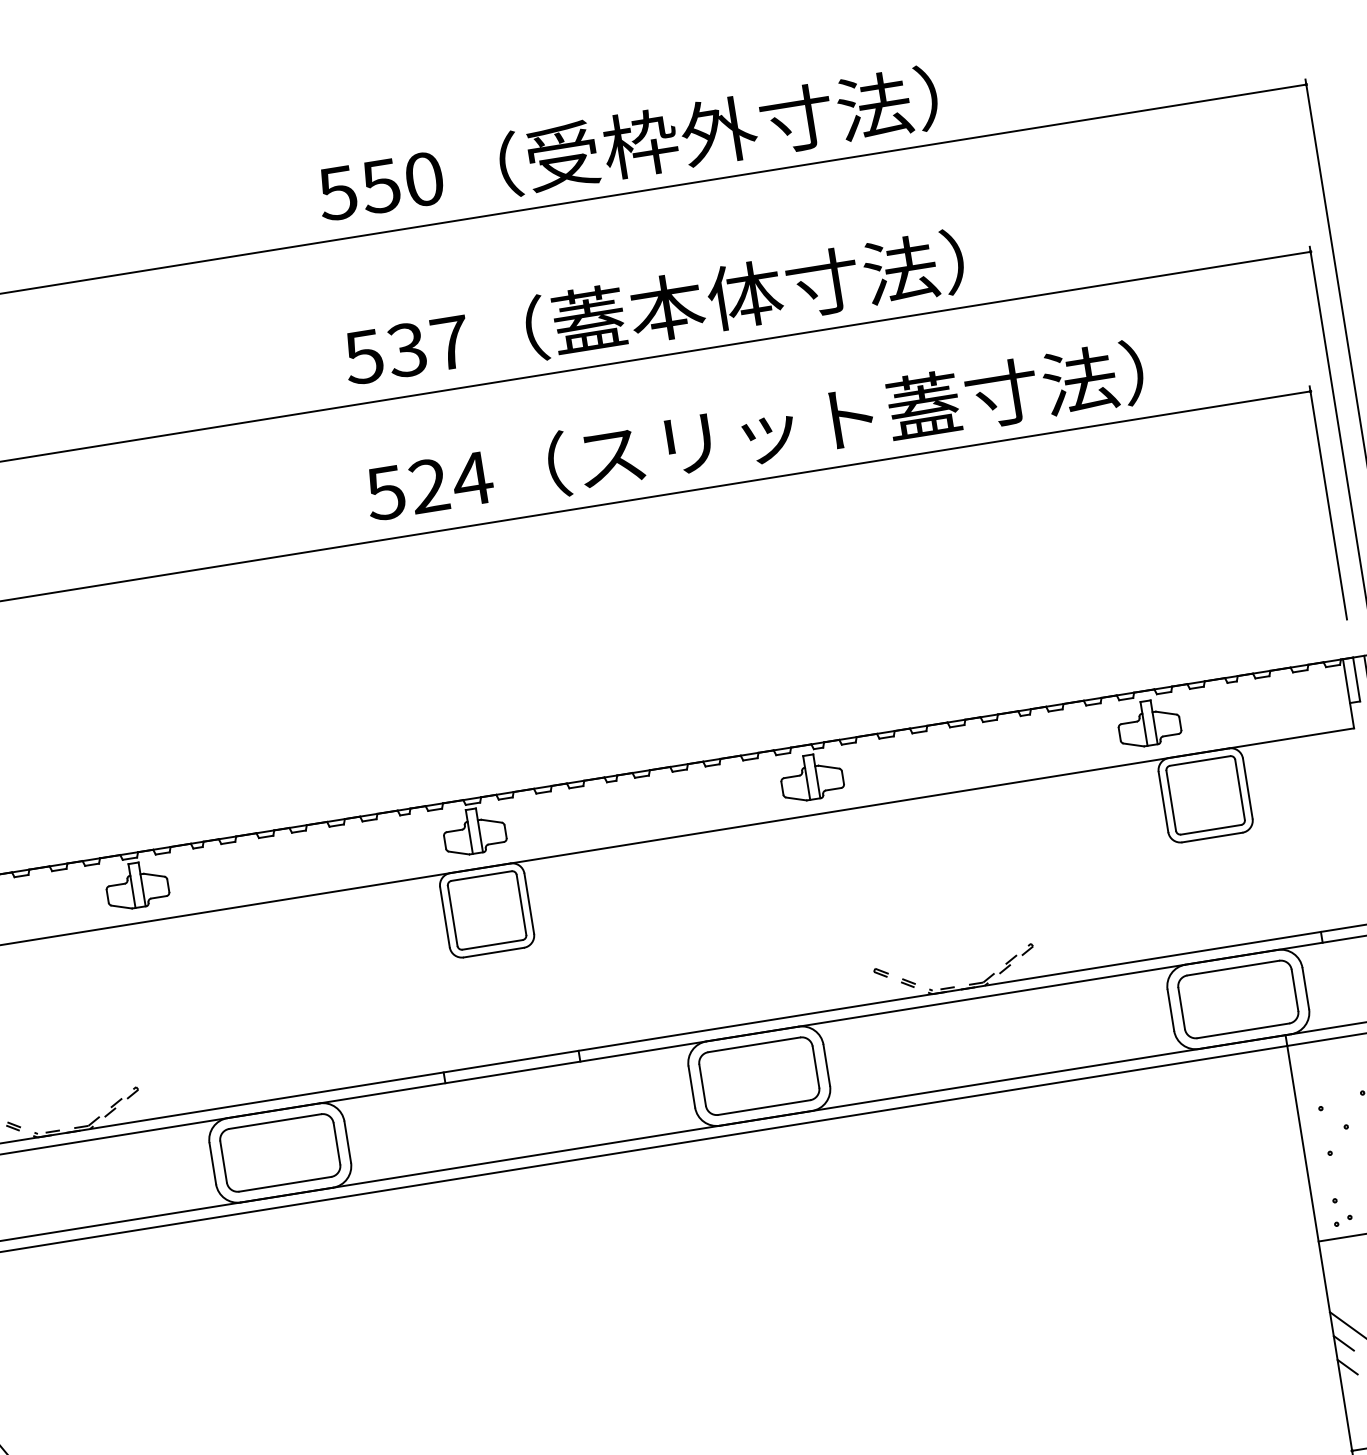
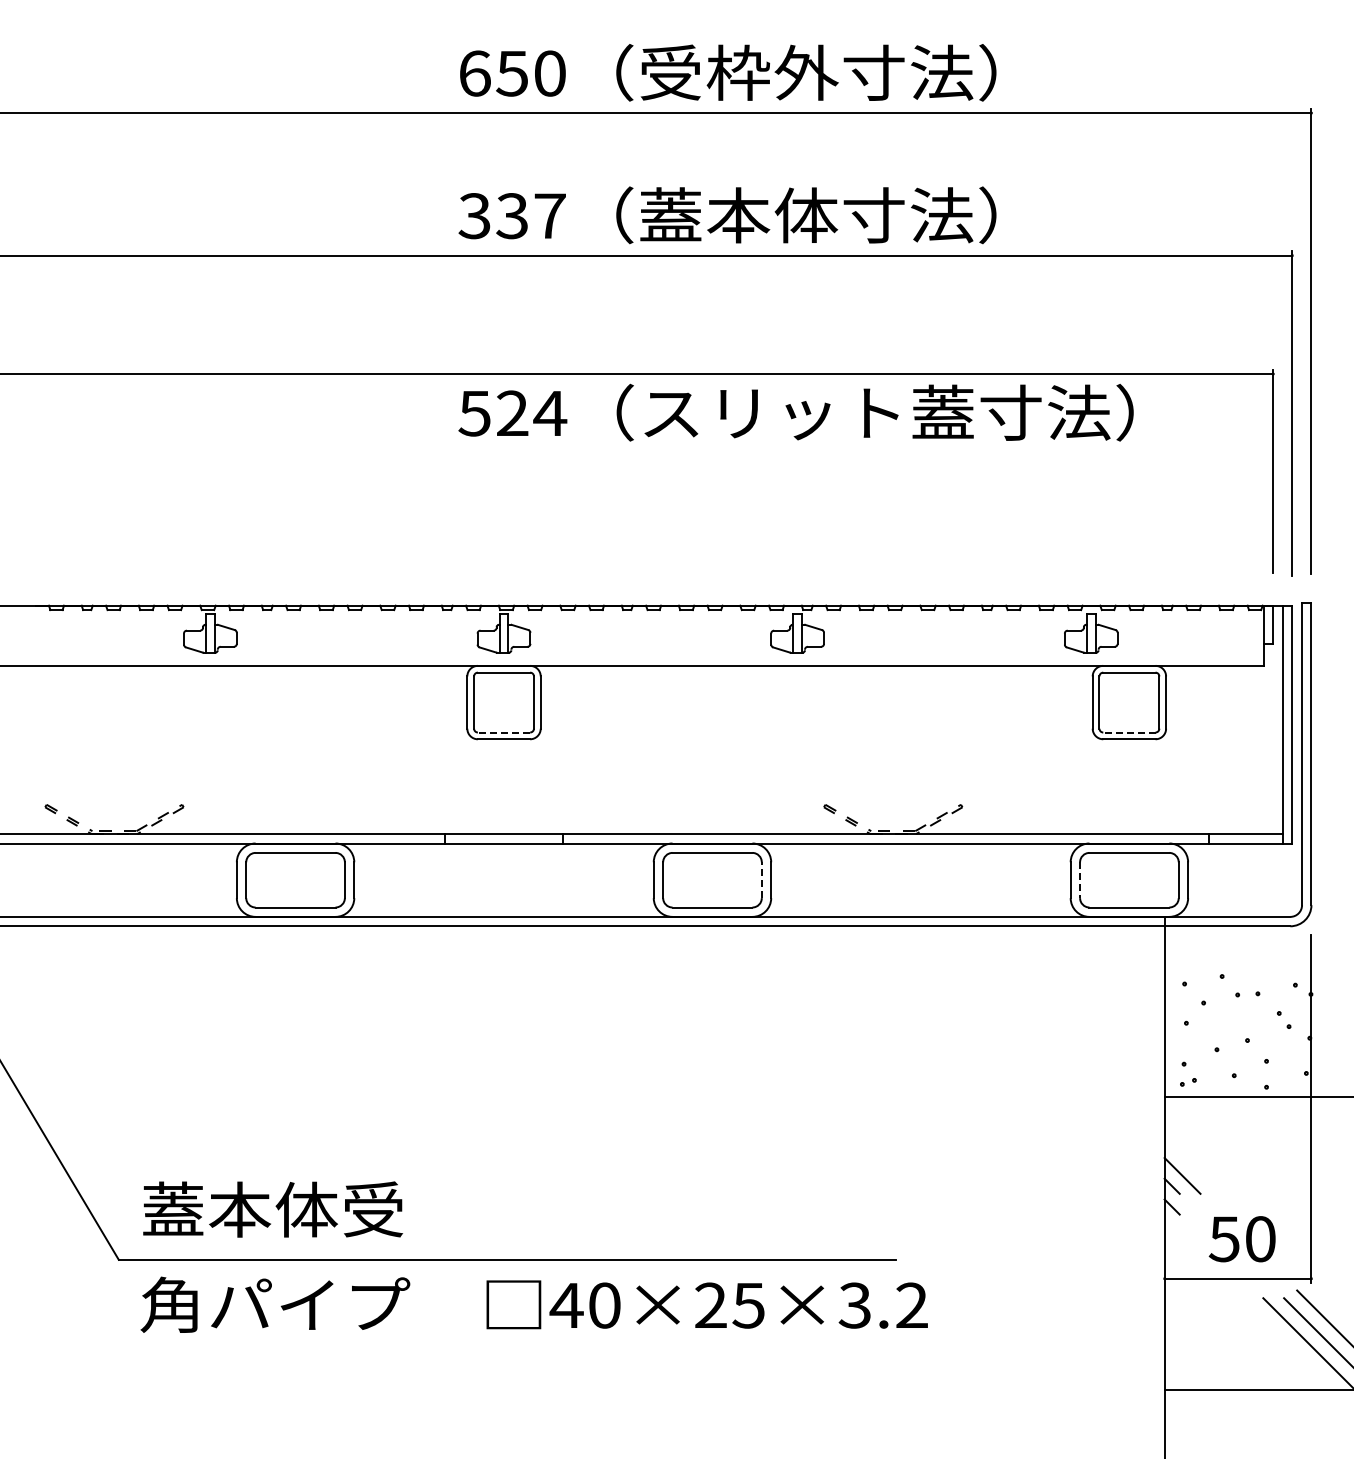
text: (337, 193) -> (474, 73), 550 -> 650
text: (363, 356) -> (474, 215), 537 -> 337
text: (754, 432) -> (795, 412), moved
line: (1210, 829) -> (1128, 732), solid -> dashed
line: (492, 944) -> (503, 732), solid -> dashed
line: (1182, 1008) -> (1080, 880), solid -> dashed
line: (815, 1067) -> (761, 880), solid -> dashed

